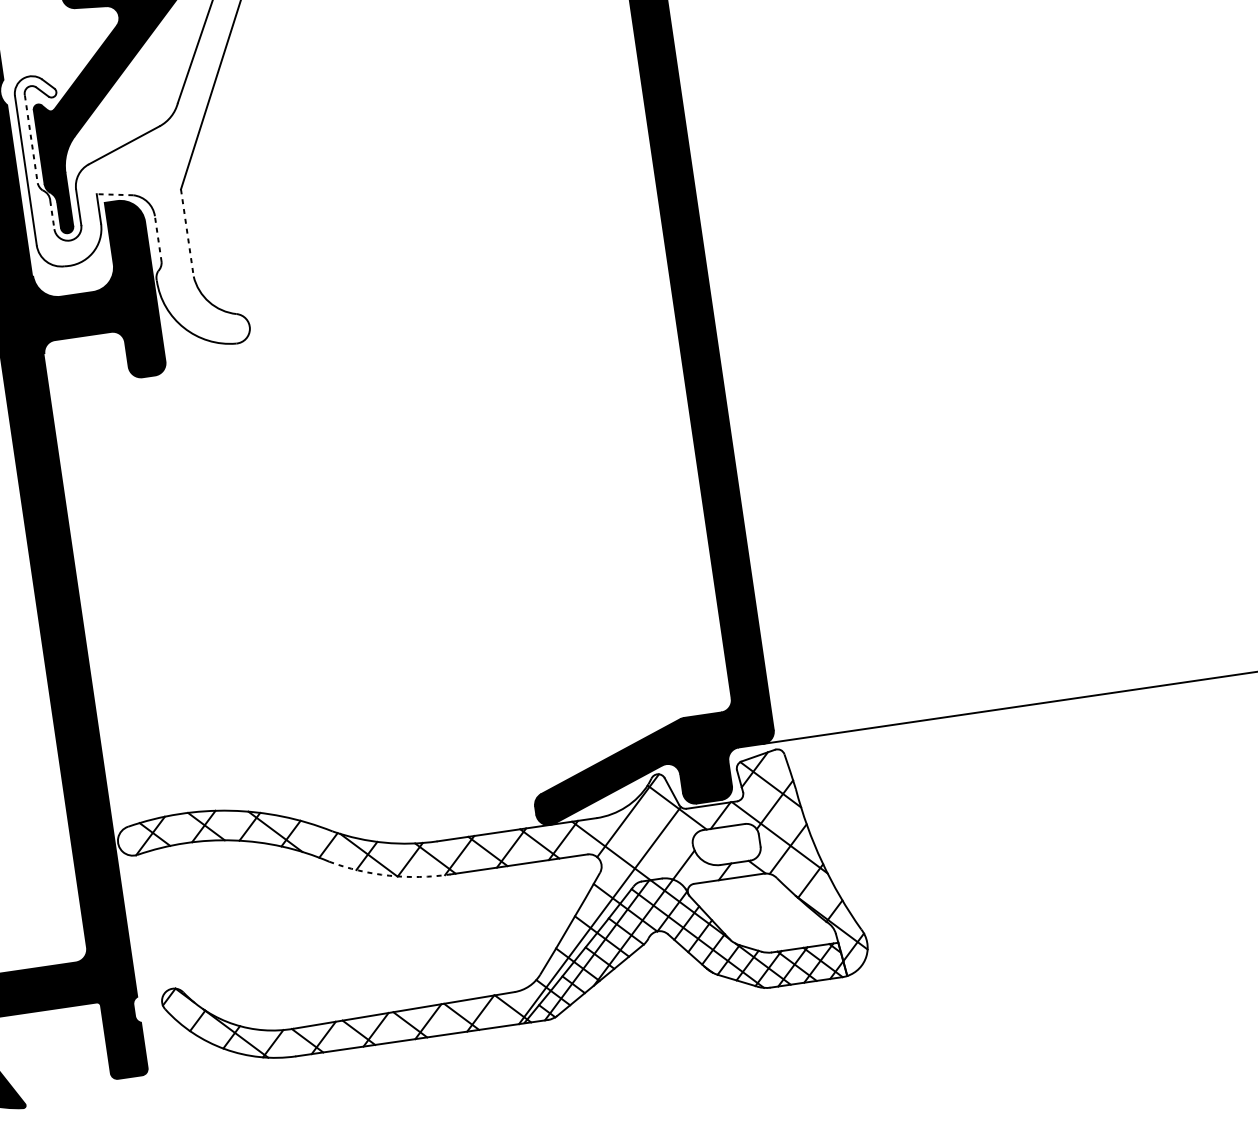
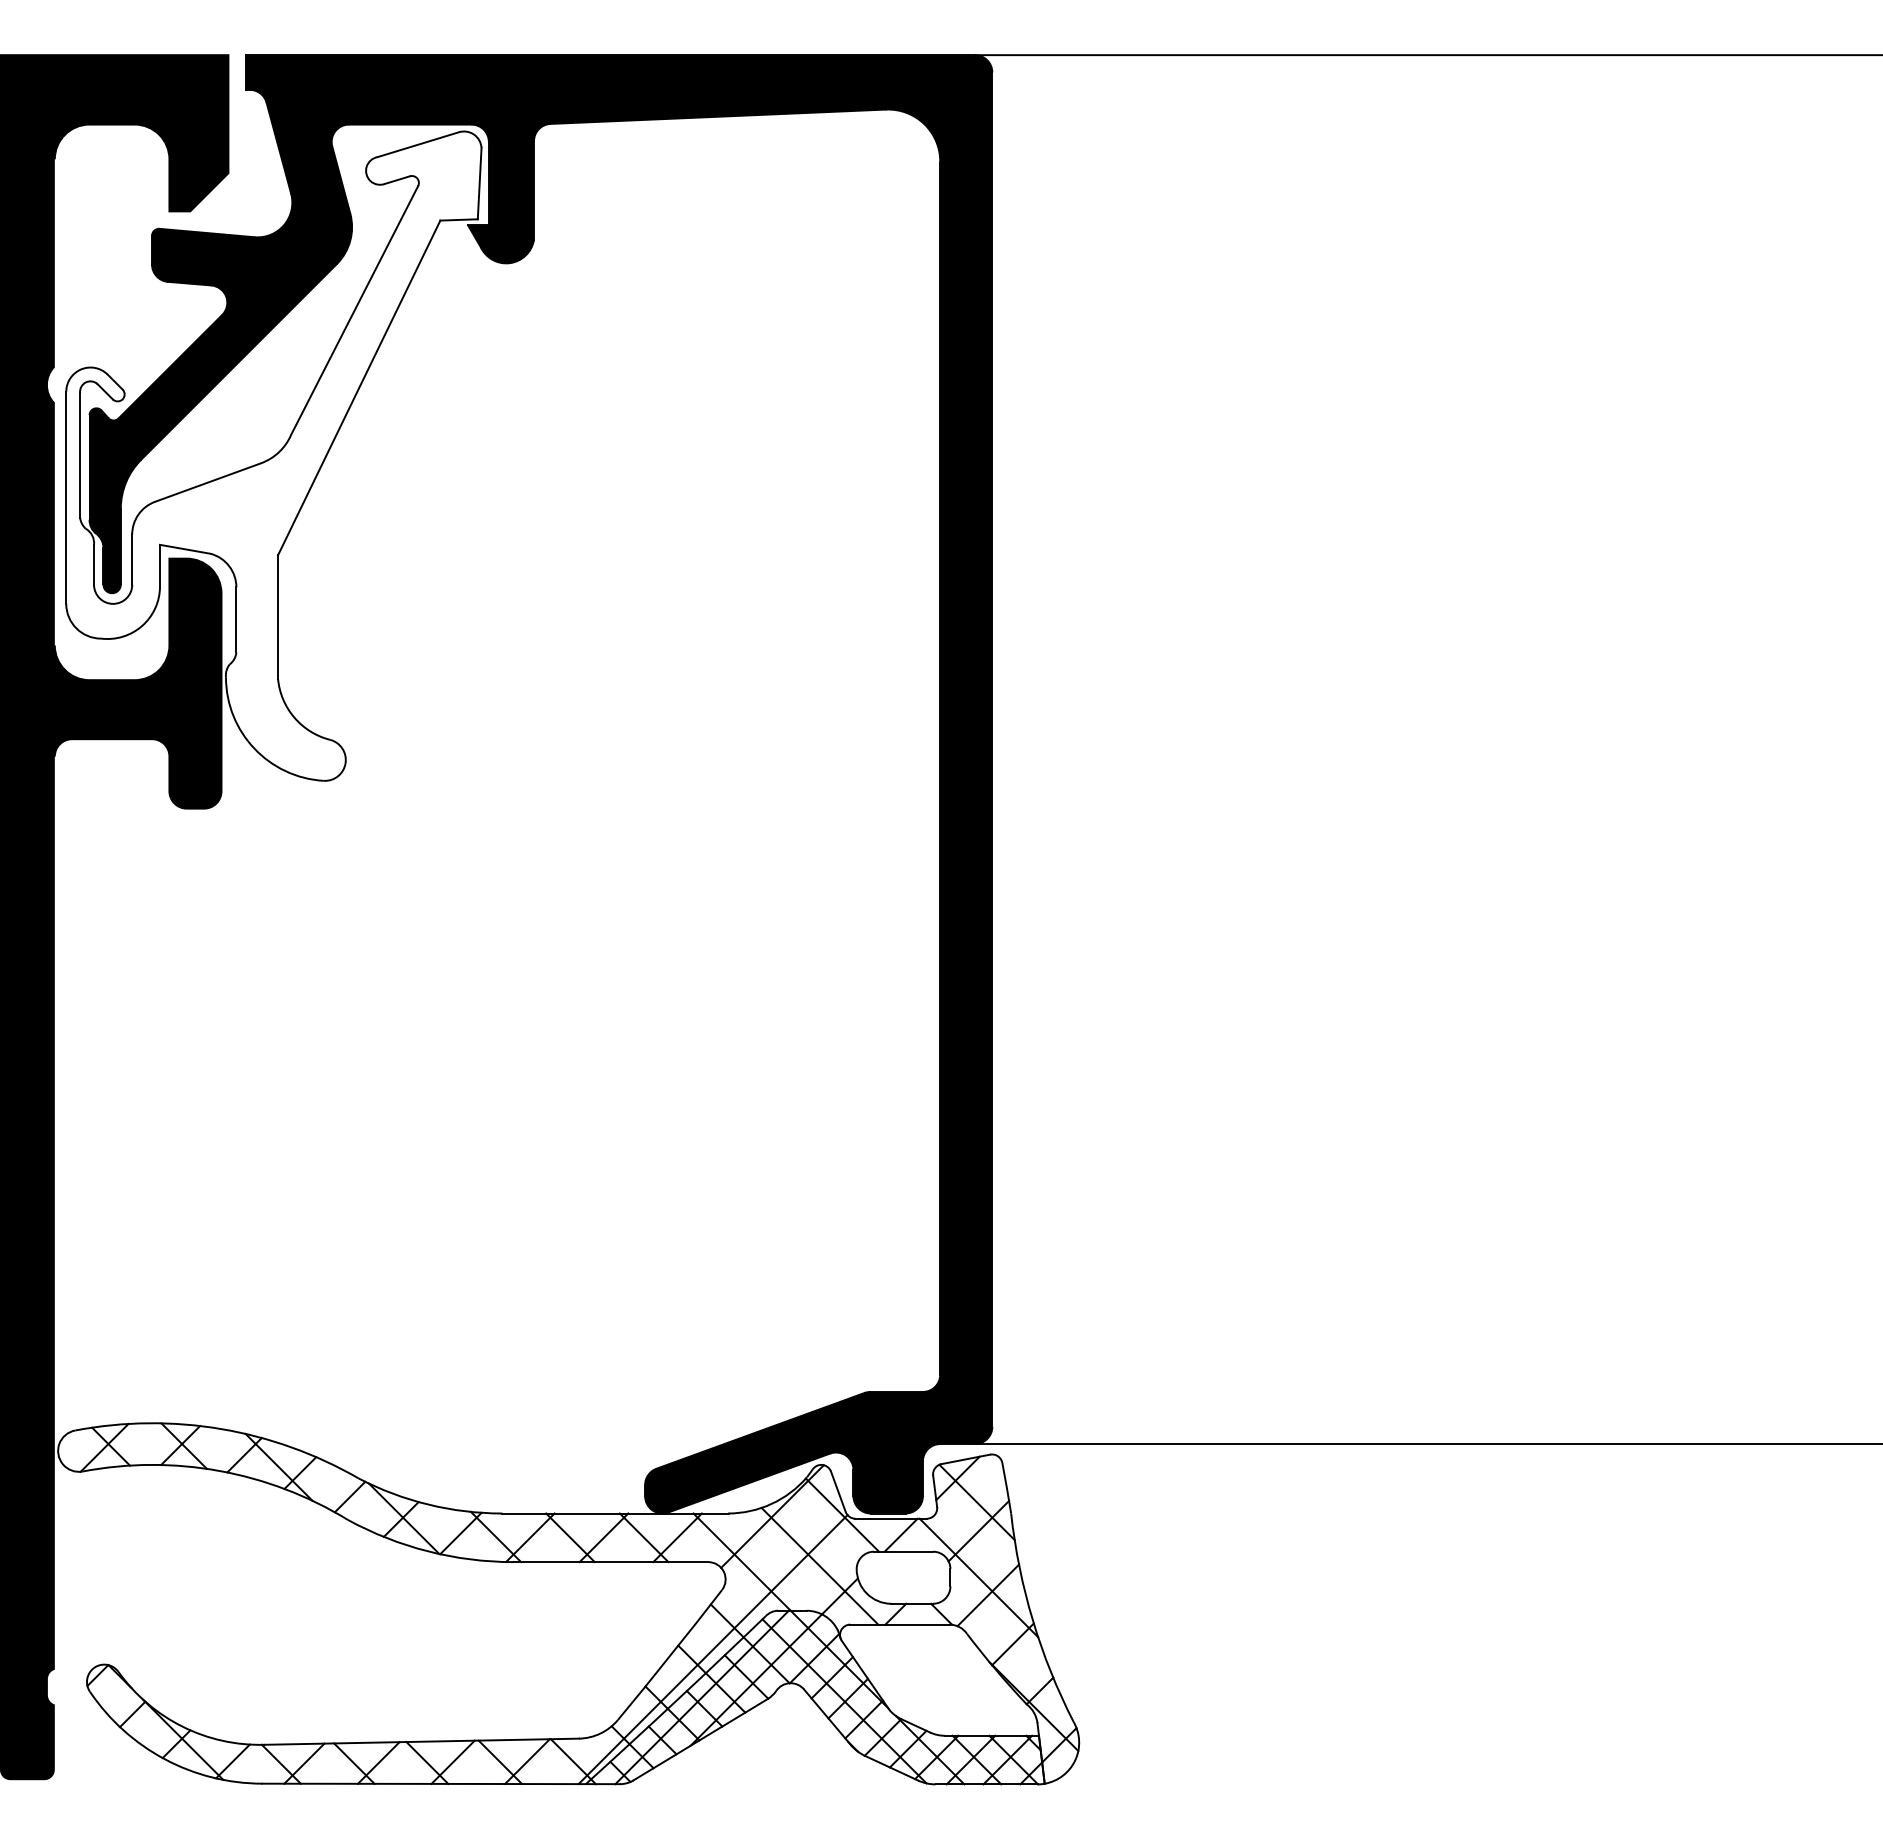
line: (31, 139) -> (80, 455), dashed -> solid
line: (115, 194) -> (185, 549), dashed -> solid
line: (52, 214) -> (94, 564), dashed -> solid
line: (187, 233) -> (278, 617), dashed -> solid
line: (158, 238) -> (236, 619), dashed -> solid
line: (666, 845) -> (819, 1565), added
arc: (389, 875) -> (428, 1551), dashed -> solid

